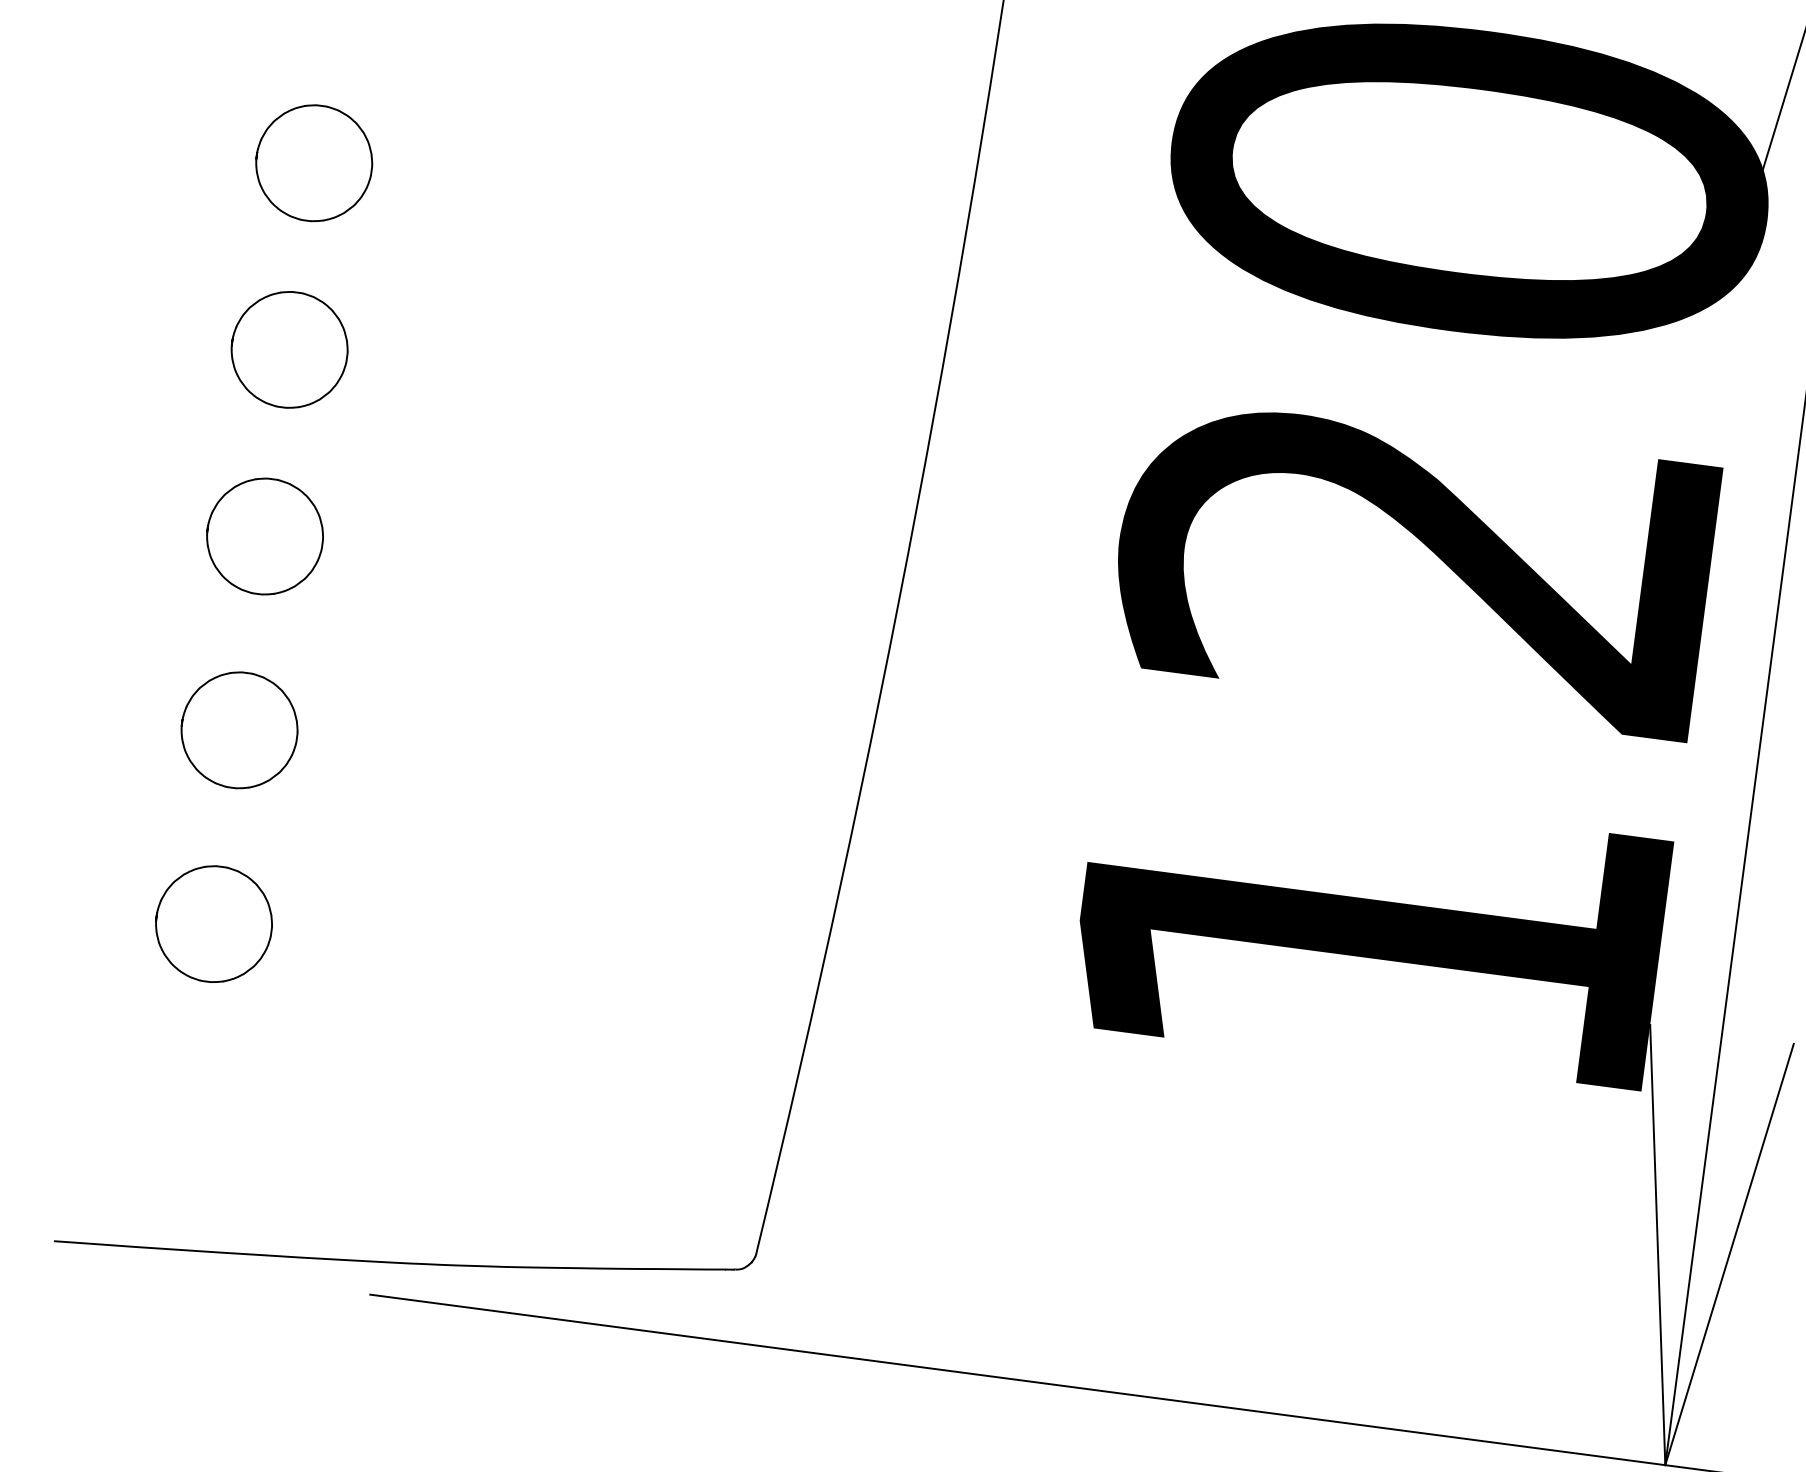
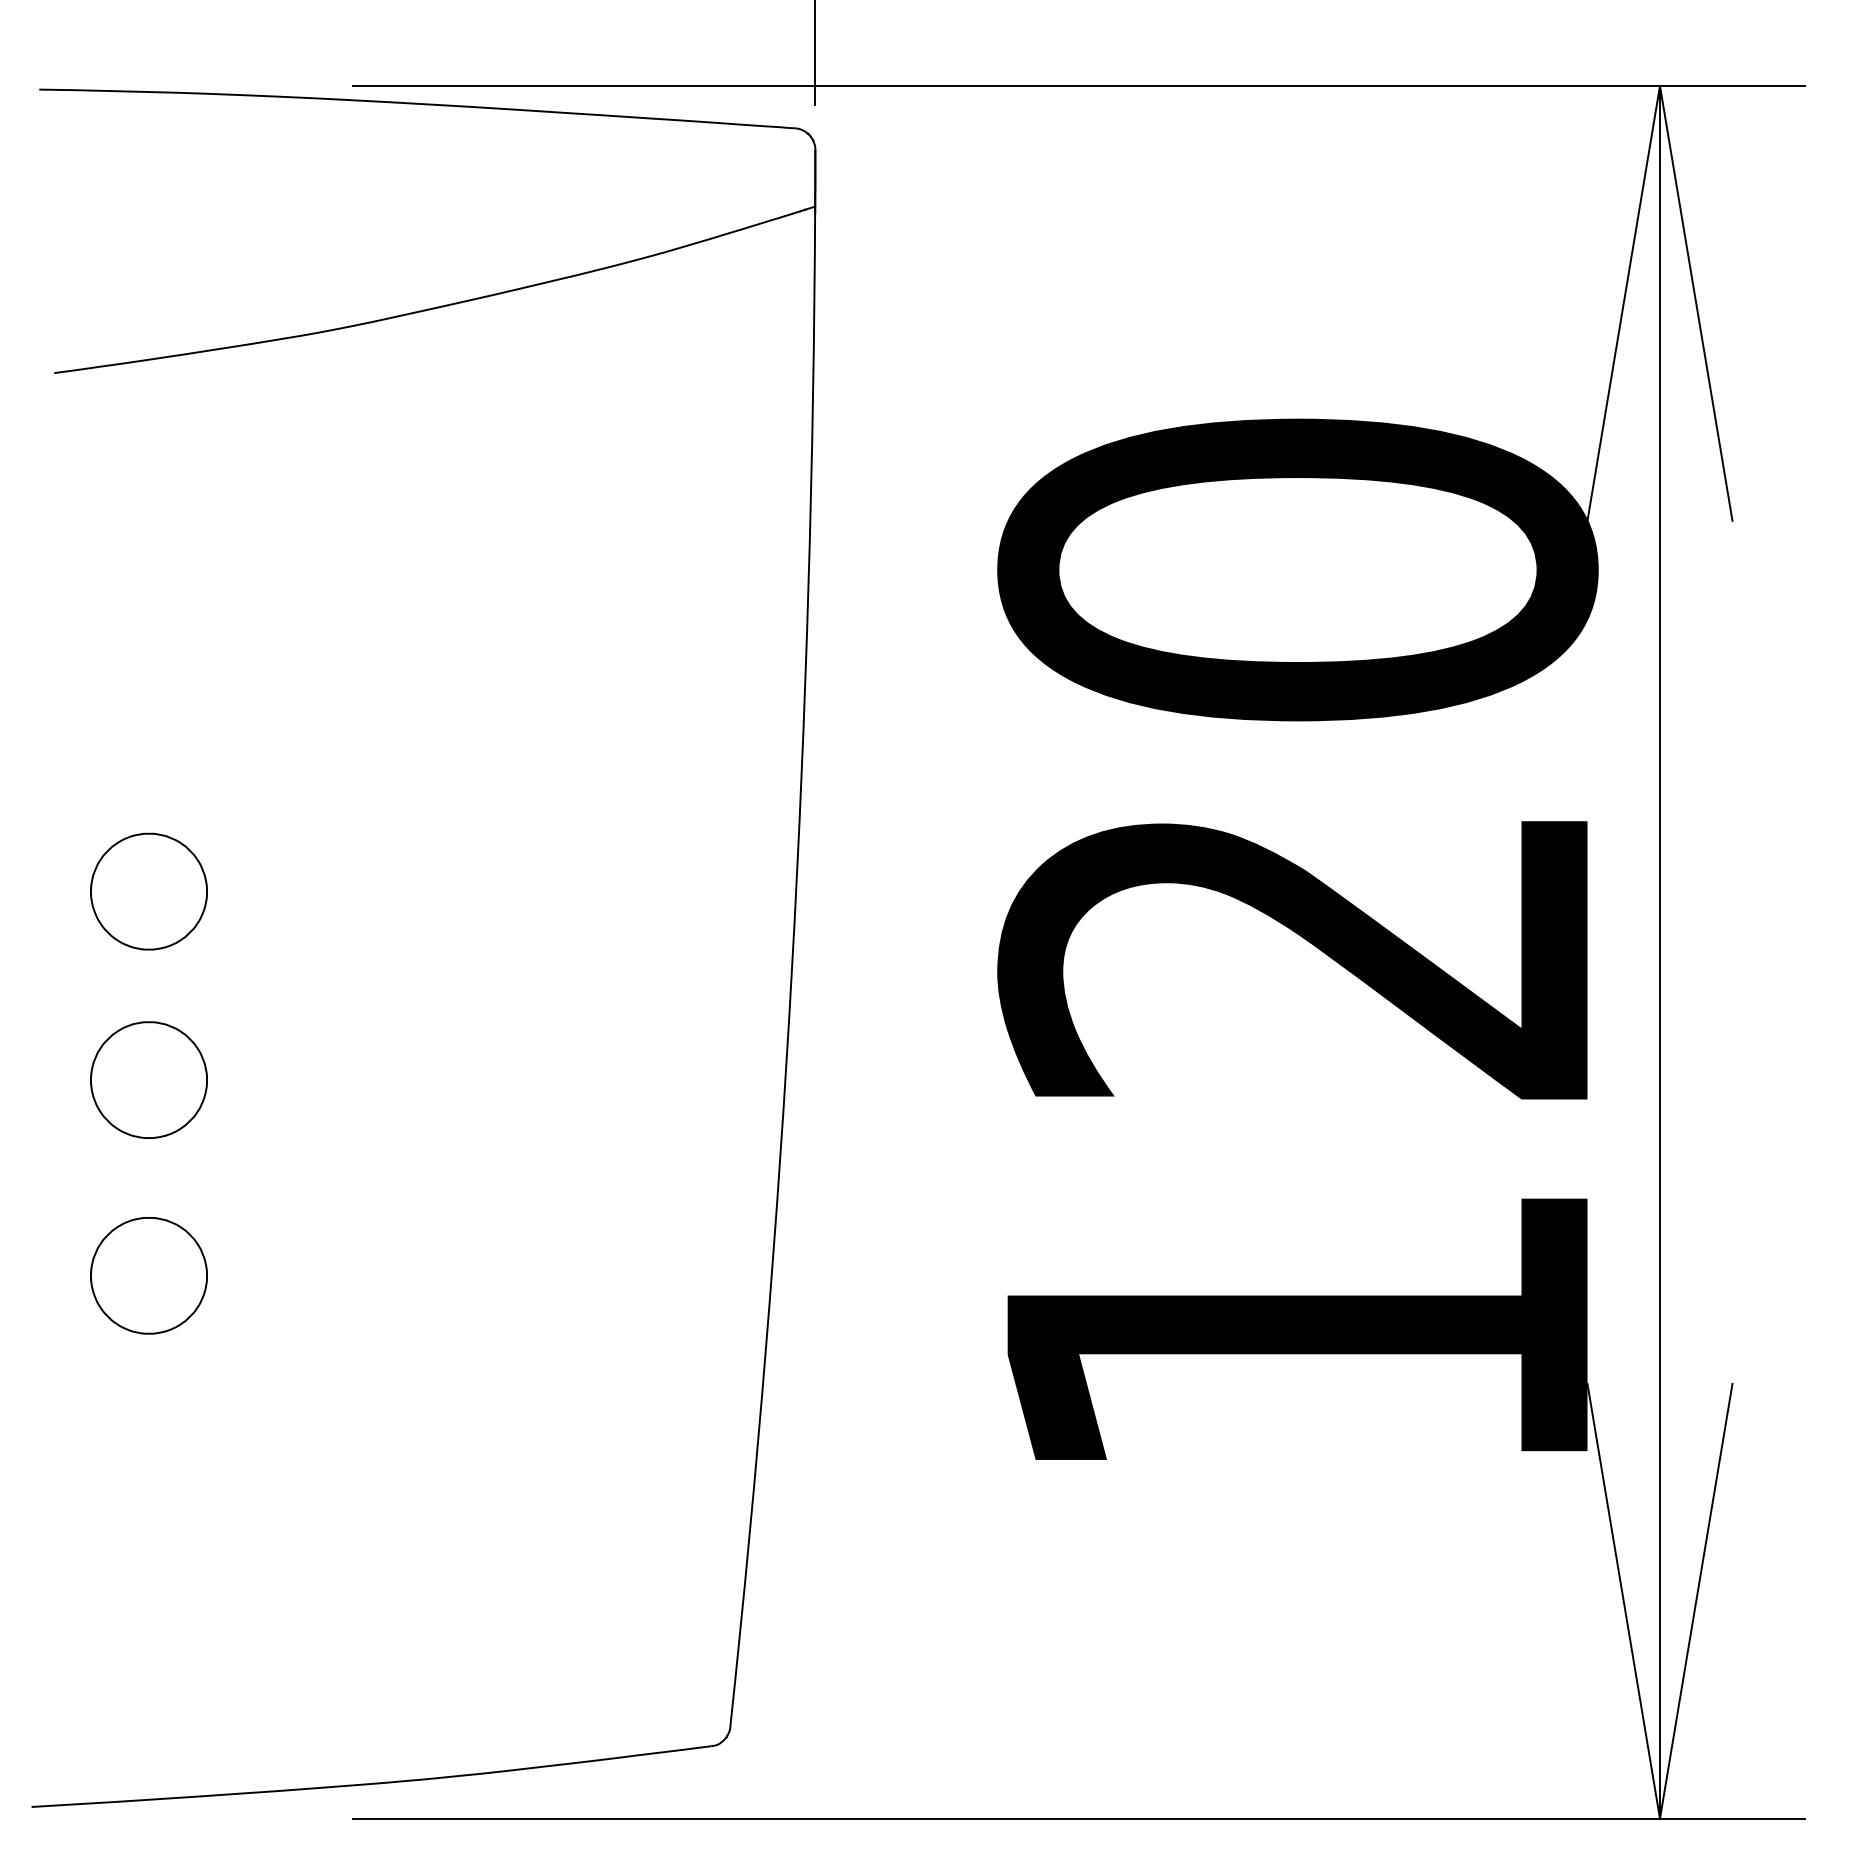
curve: (259, 177) -> (96, 724), removed
curve: (164, 896) -> (96, 1450), removed

